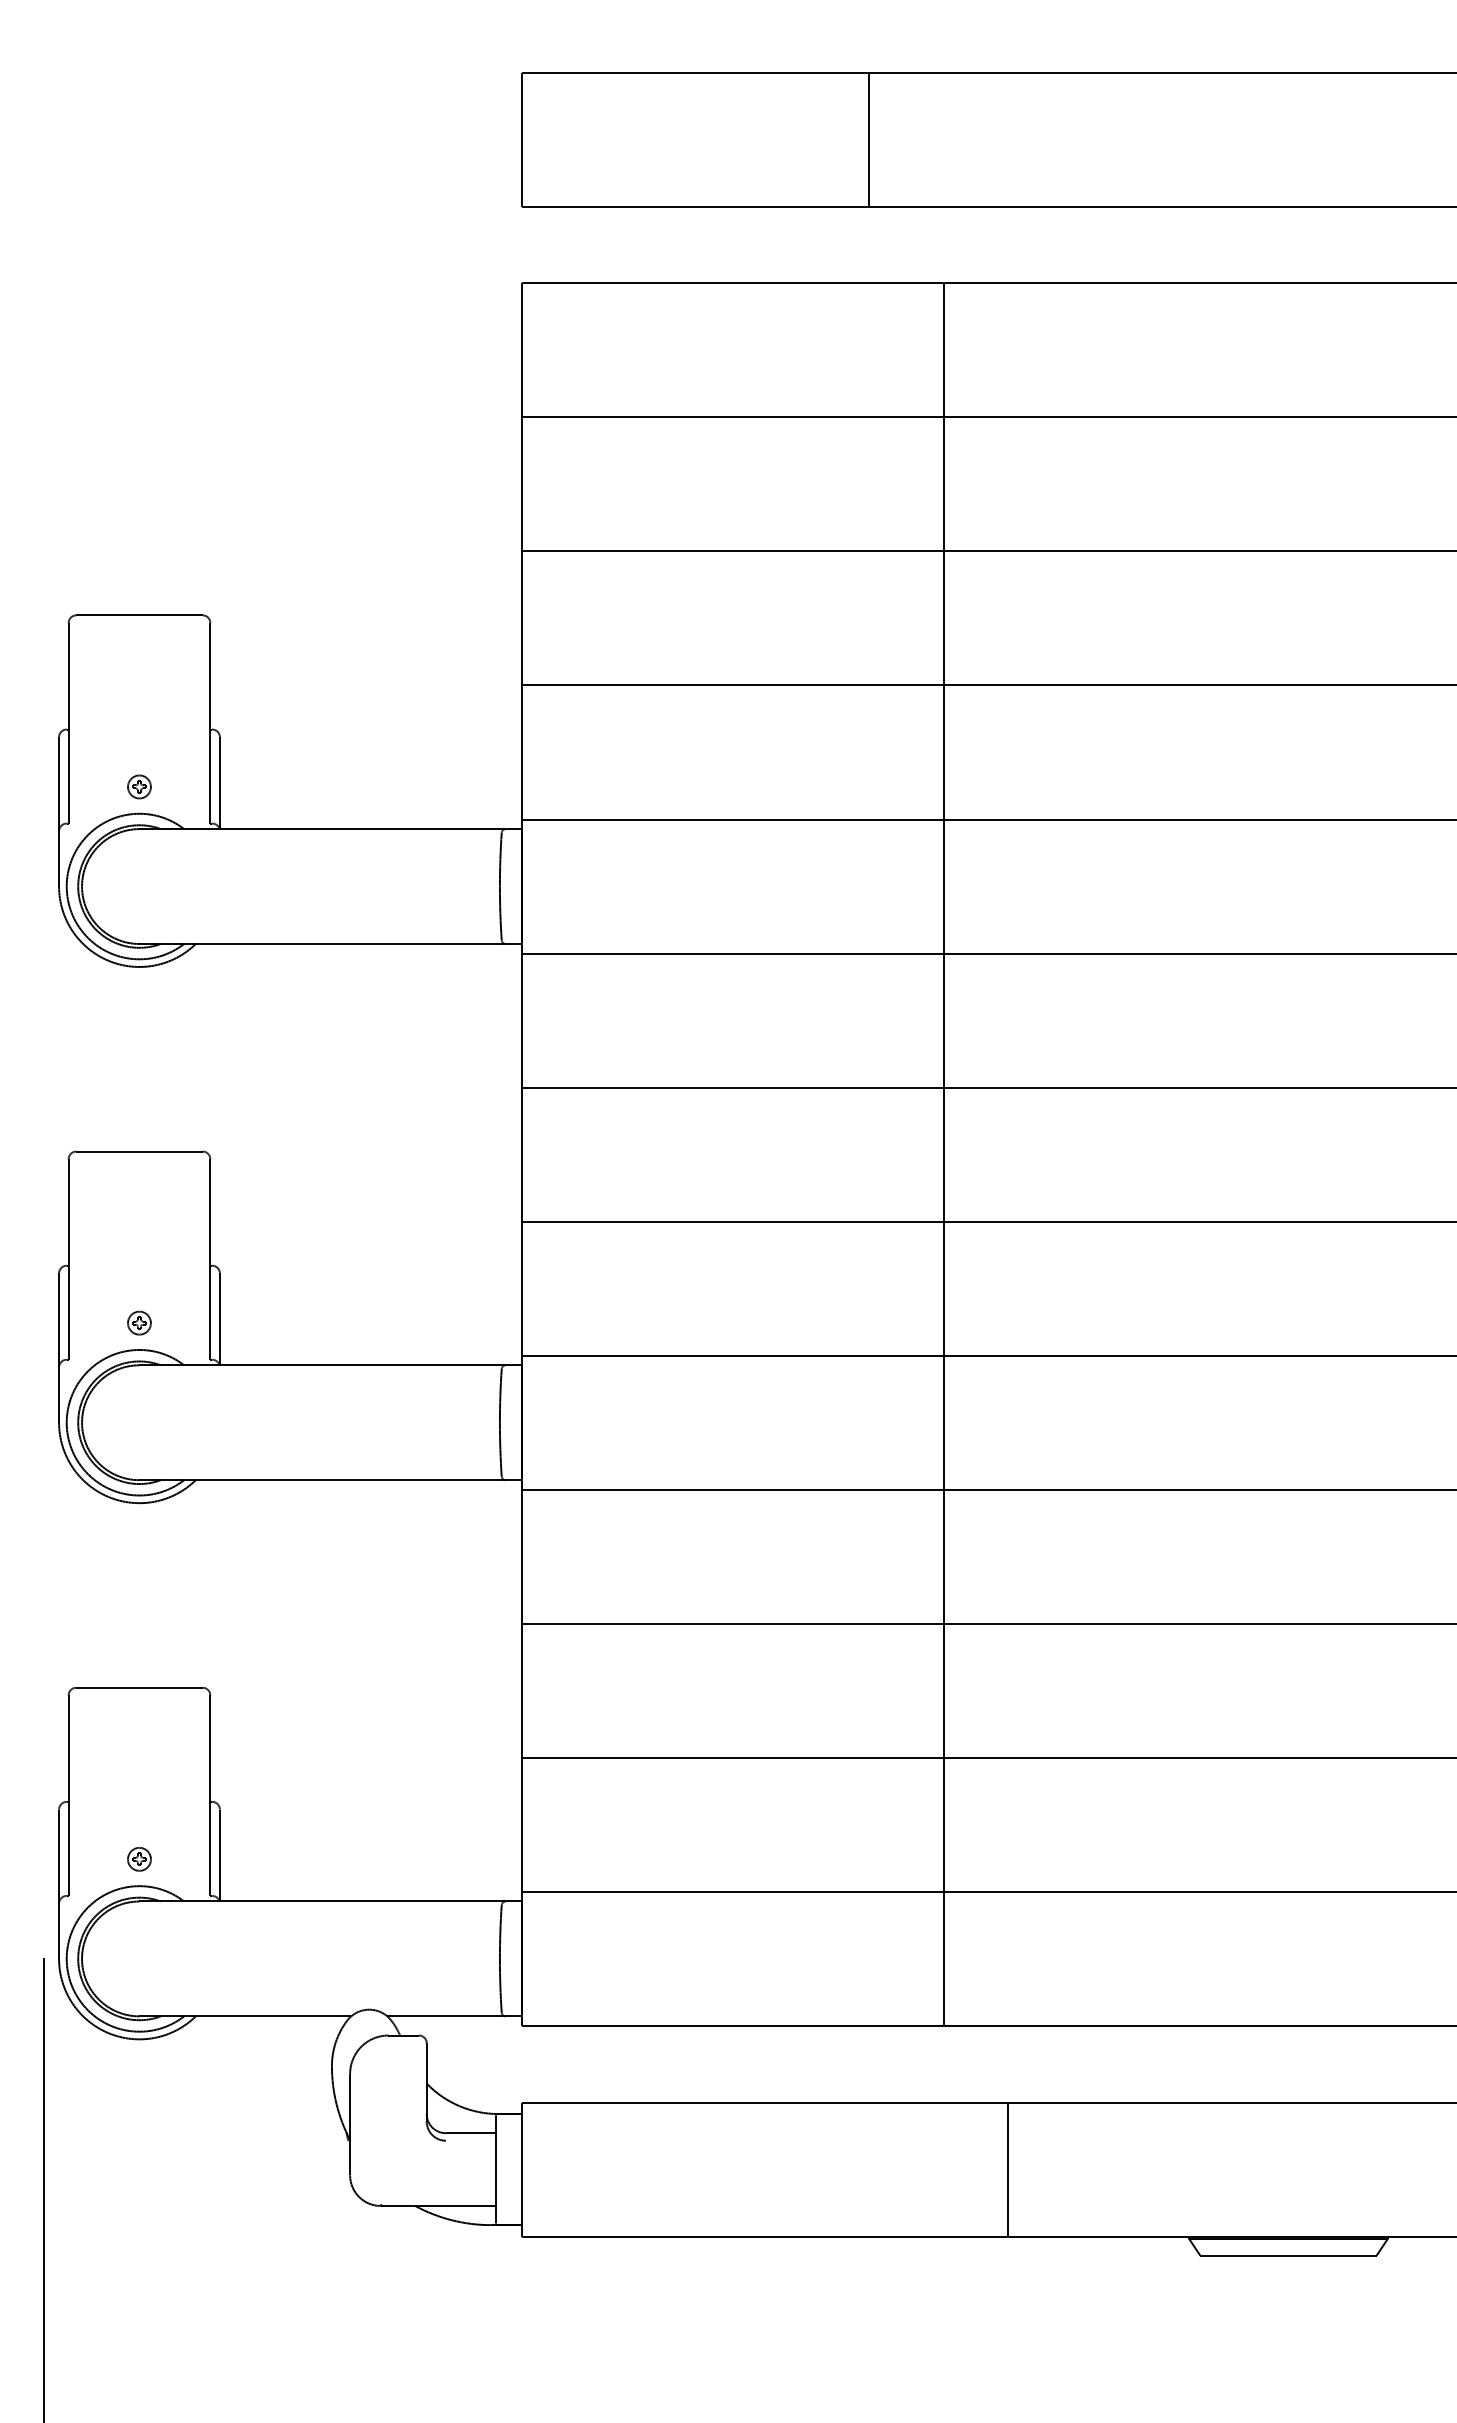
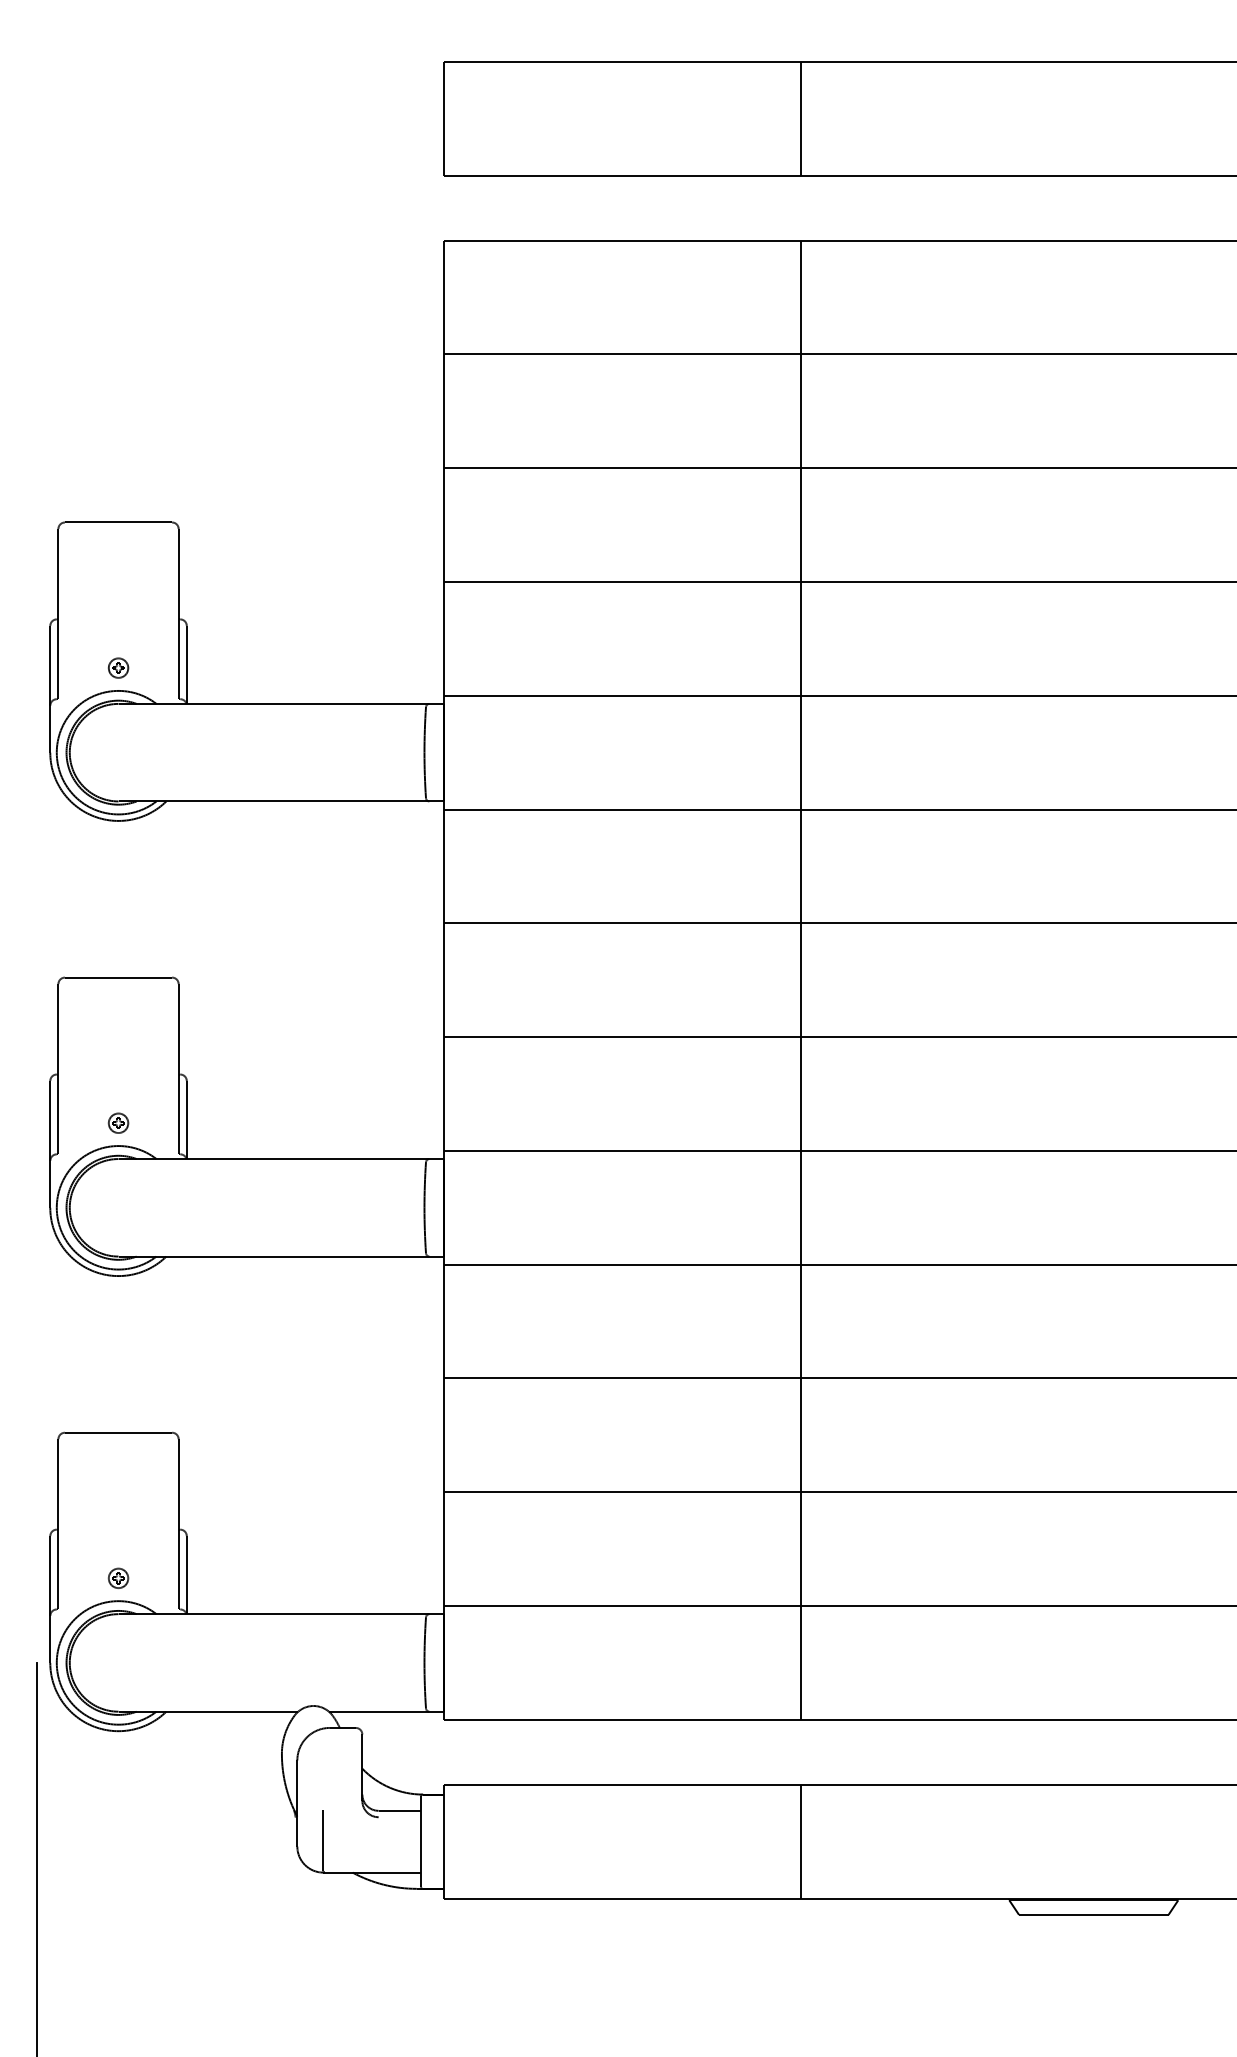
line: (868, 139) -> (800, 118), moved
line: (380, 2168) -> (323, 1840), added
line: (1007, 2169) -> (800, 1841), moved

